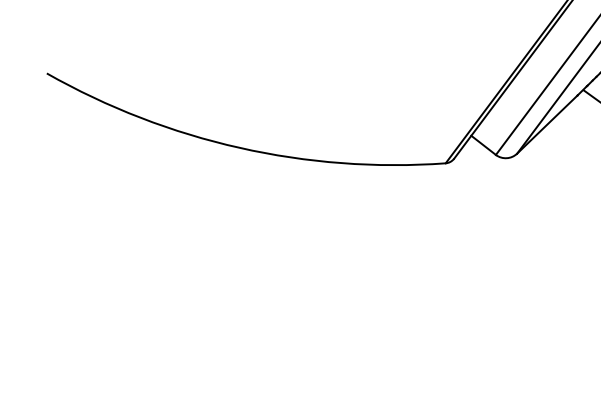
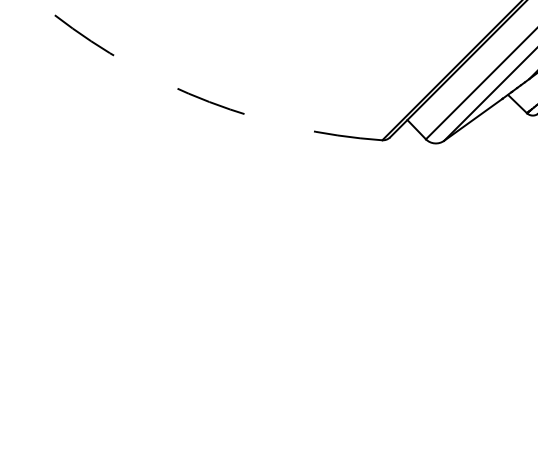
arc: (239, 147) -> (209, 101), solid -> dashed

